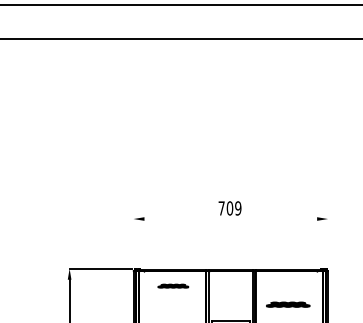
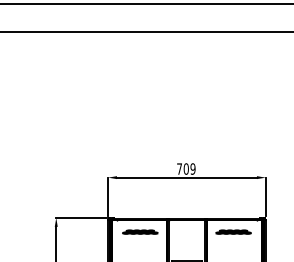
line: (230, 218) -> (186, 177), added
line: (134, 242) -> (108, 196), added
line: (327, 242) -> (265, 196), added
part: (173, 285) -> (140, 231), size x1.43
part: (288, 303) -> (233, 231), moved

